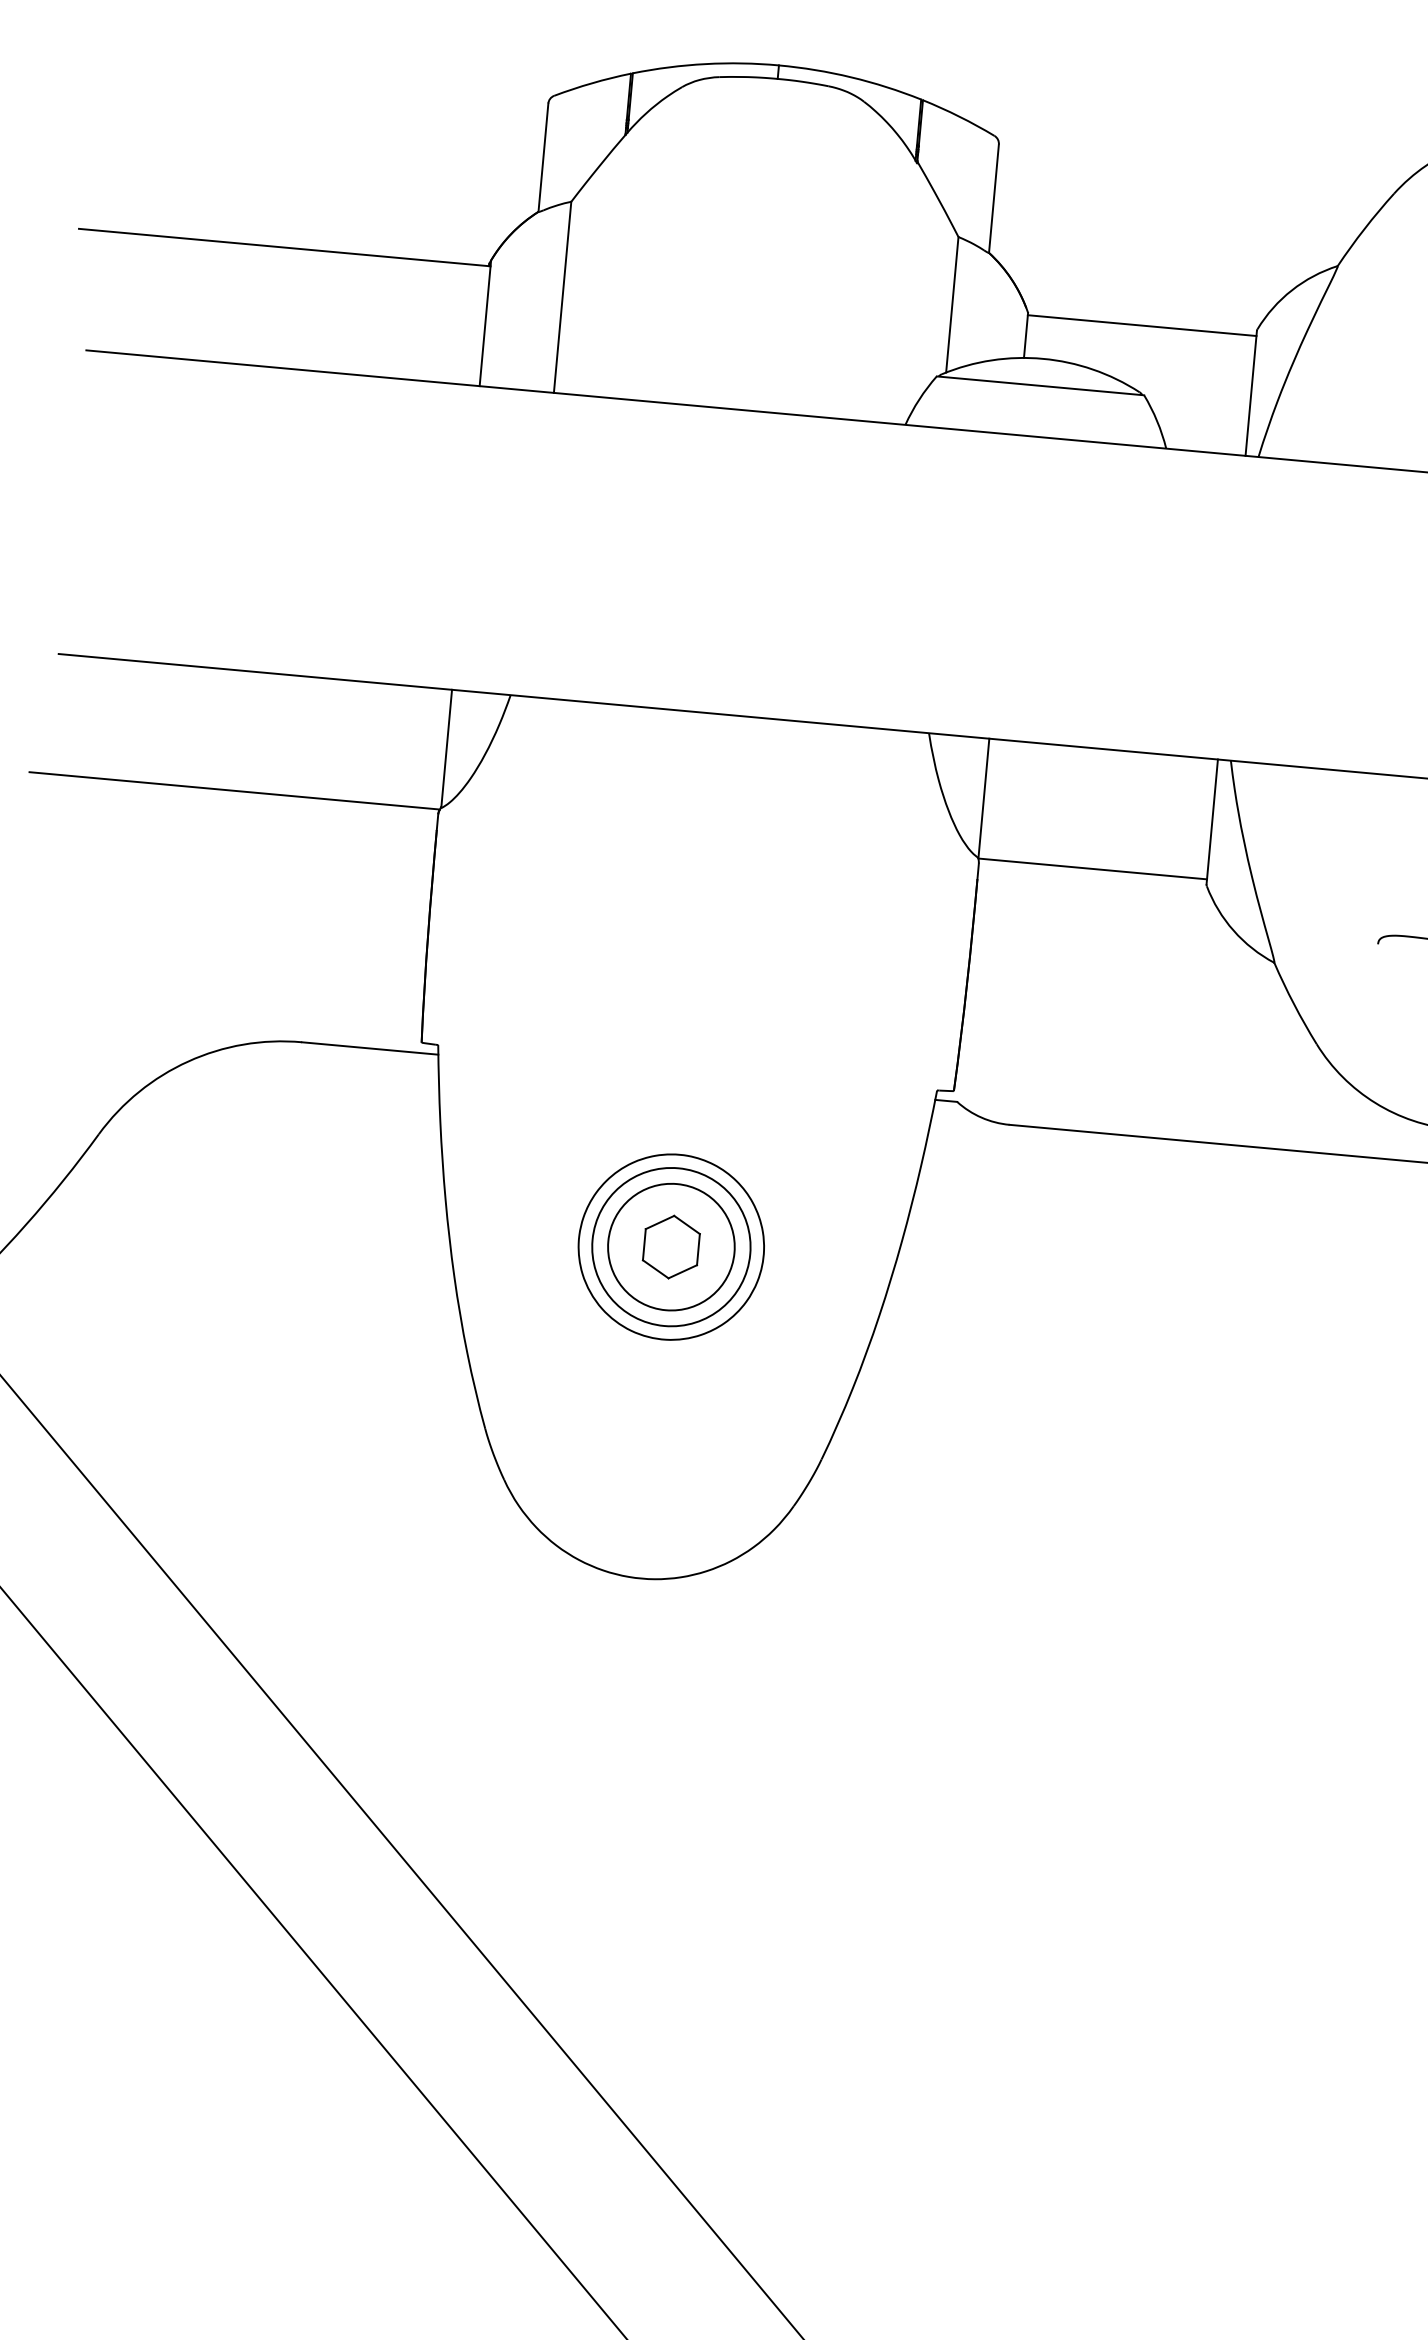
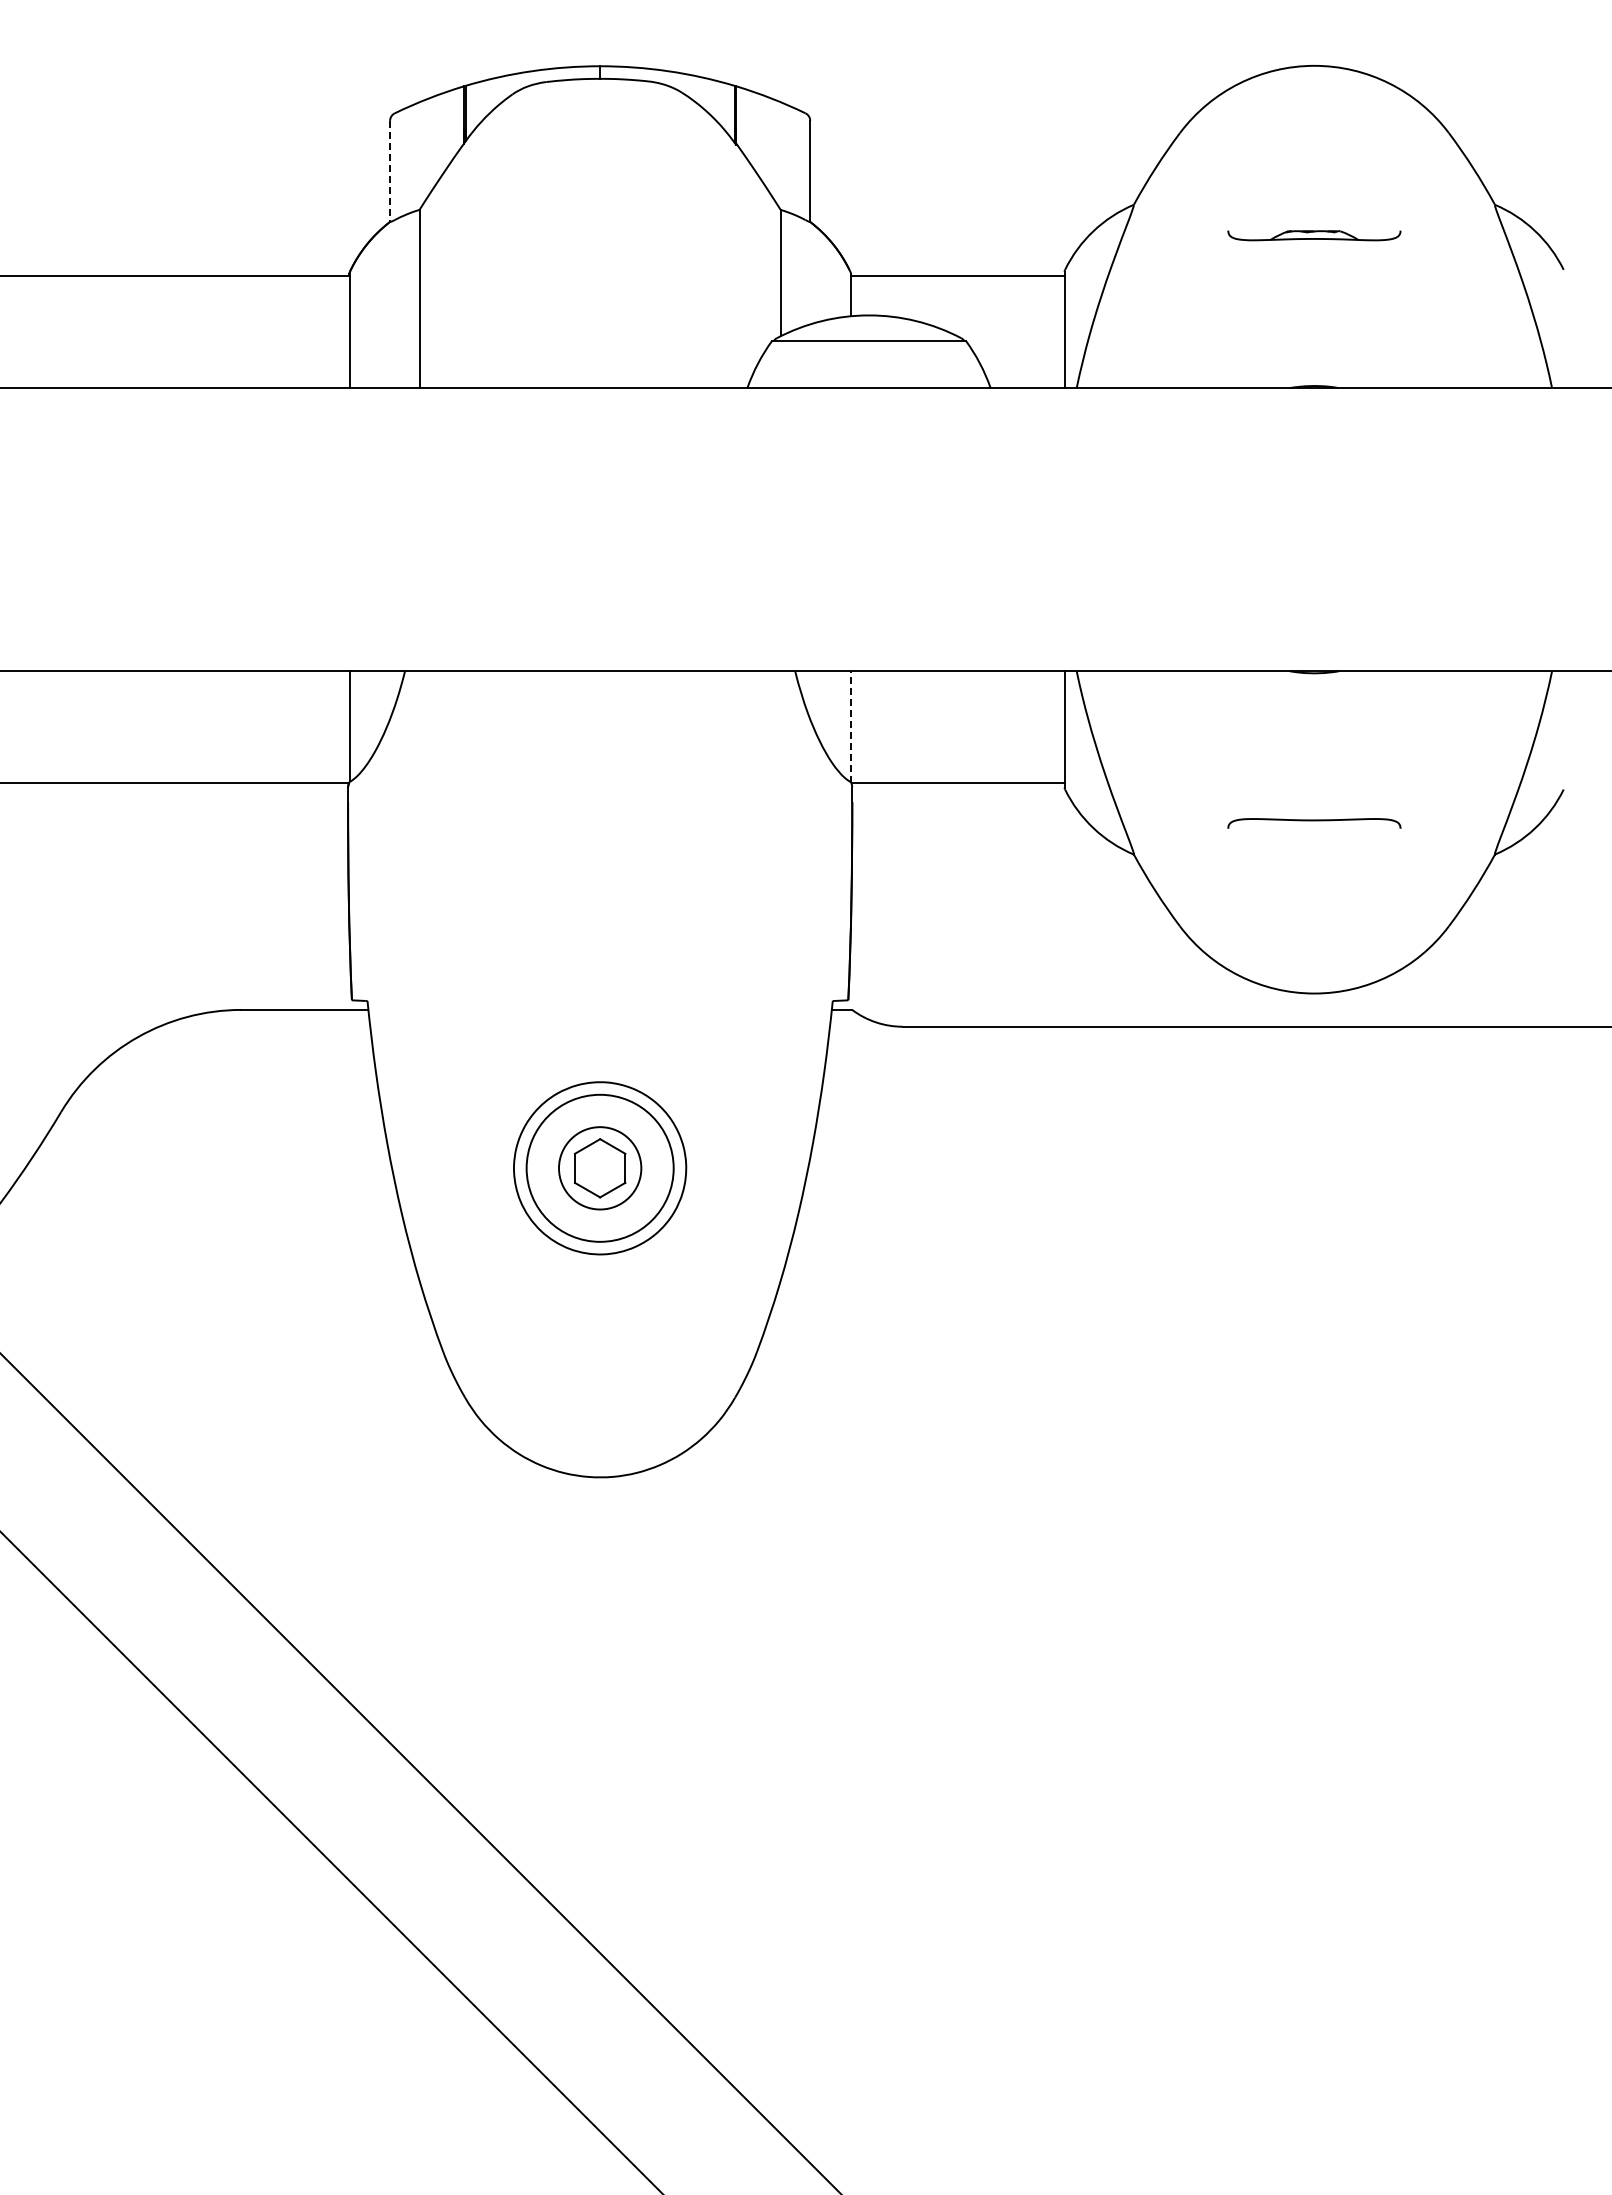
line: (543, 157) -> (390, 171), solid -> dashed
line: (984, 797) -> (851, 726), solid -> dashed
circle: (671, 1247) -> (600, 1168), size x0.7

